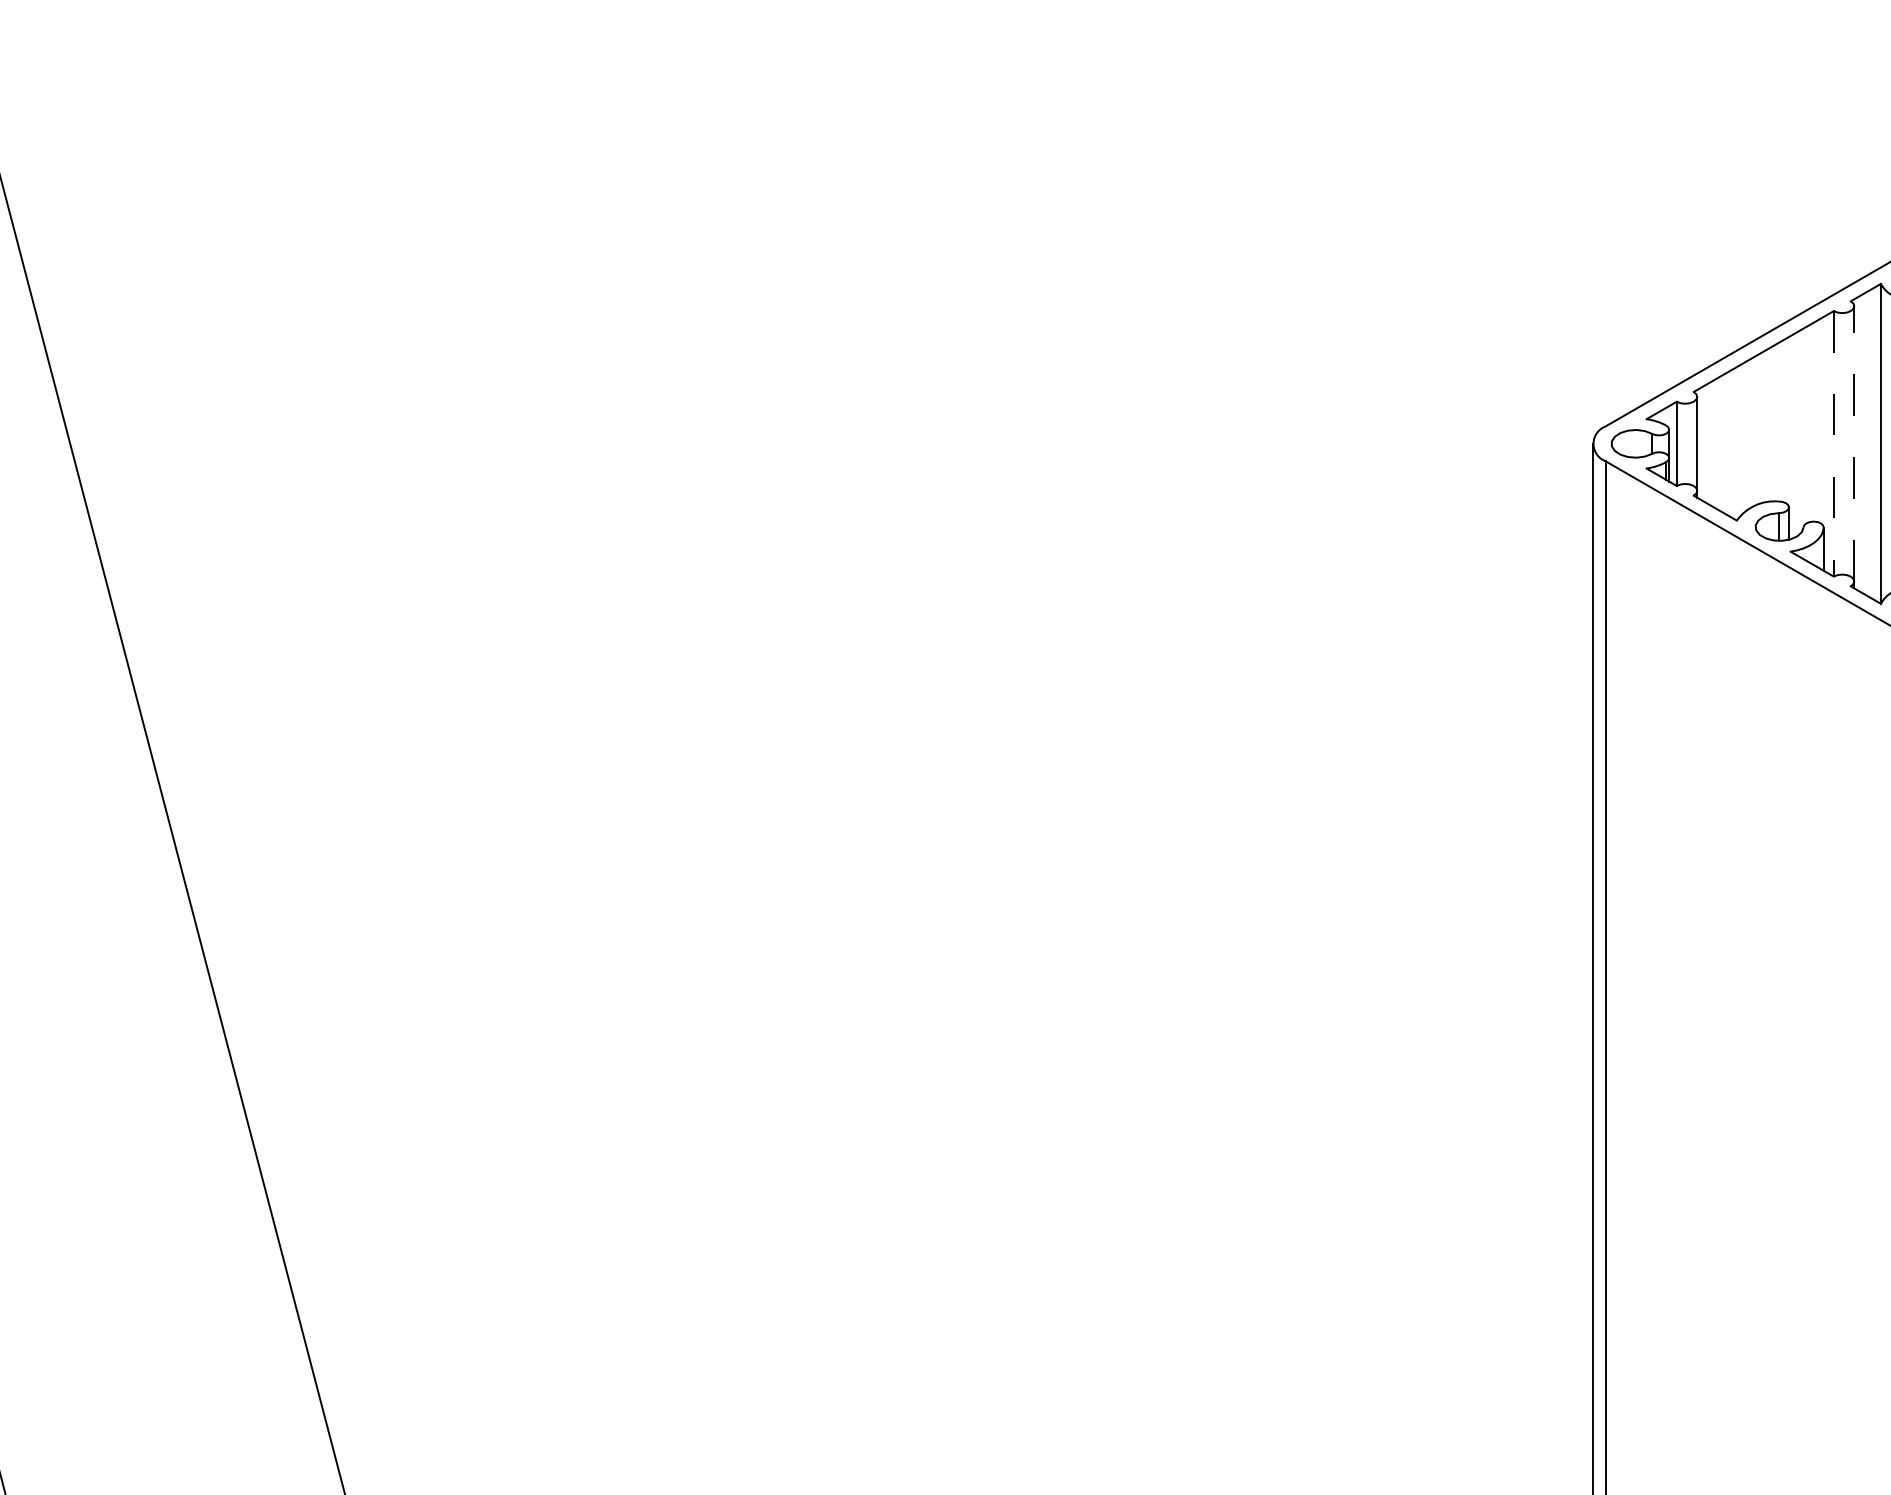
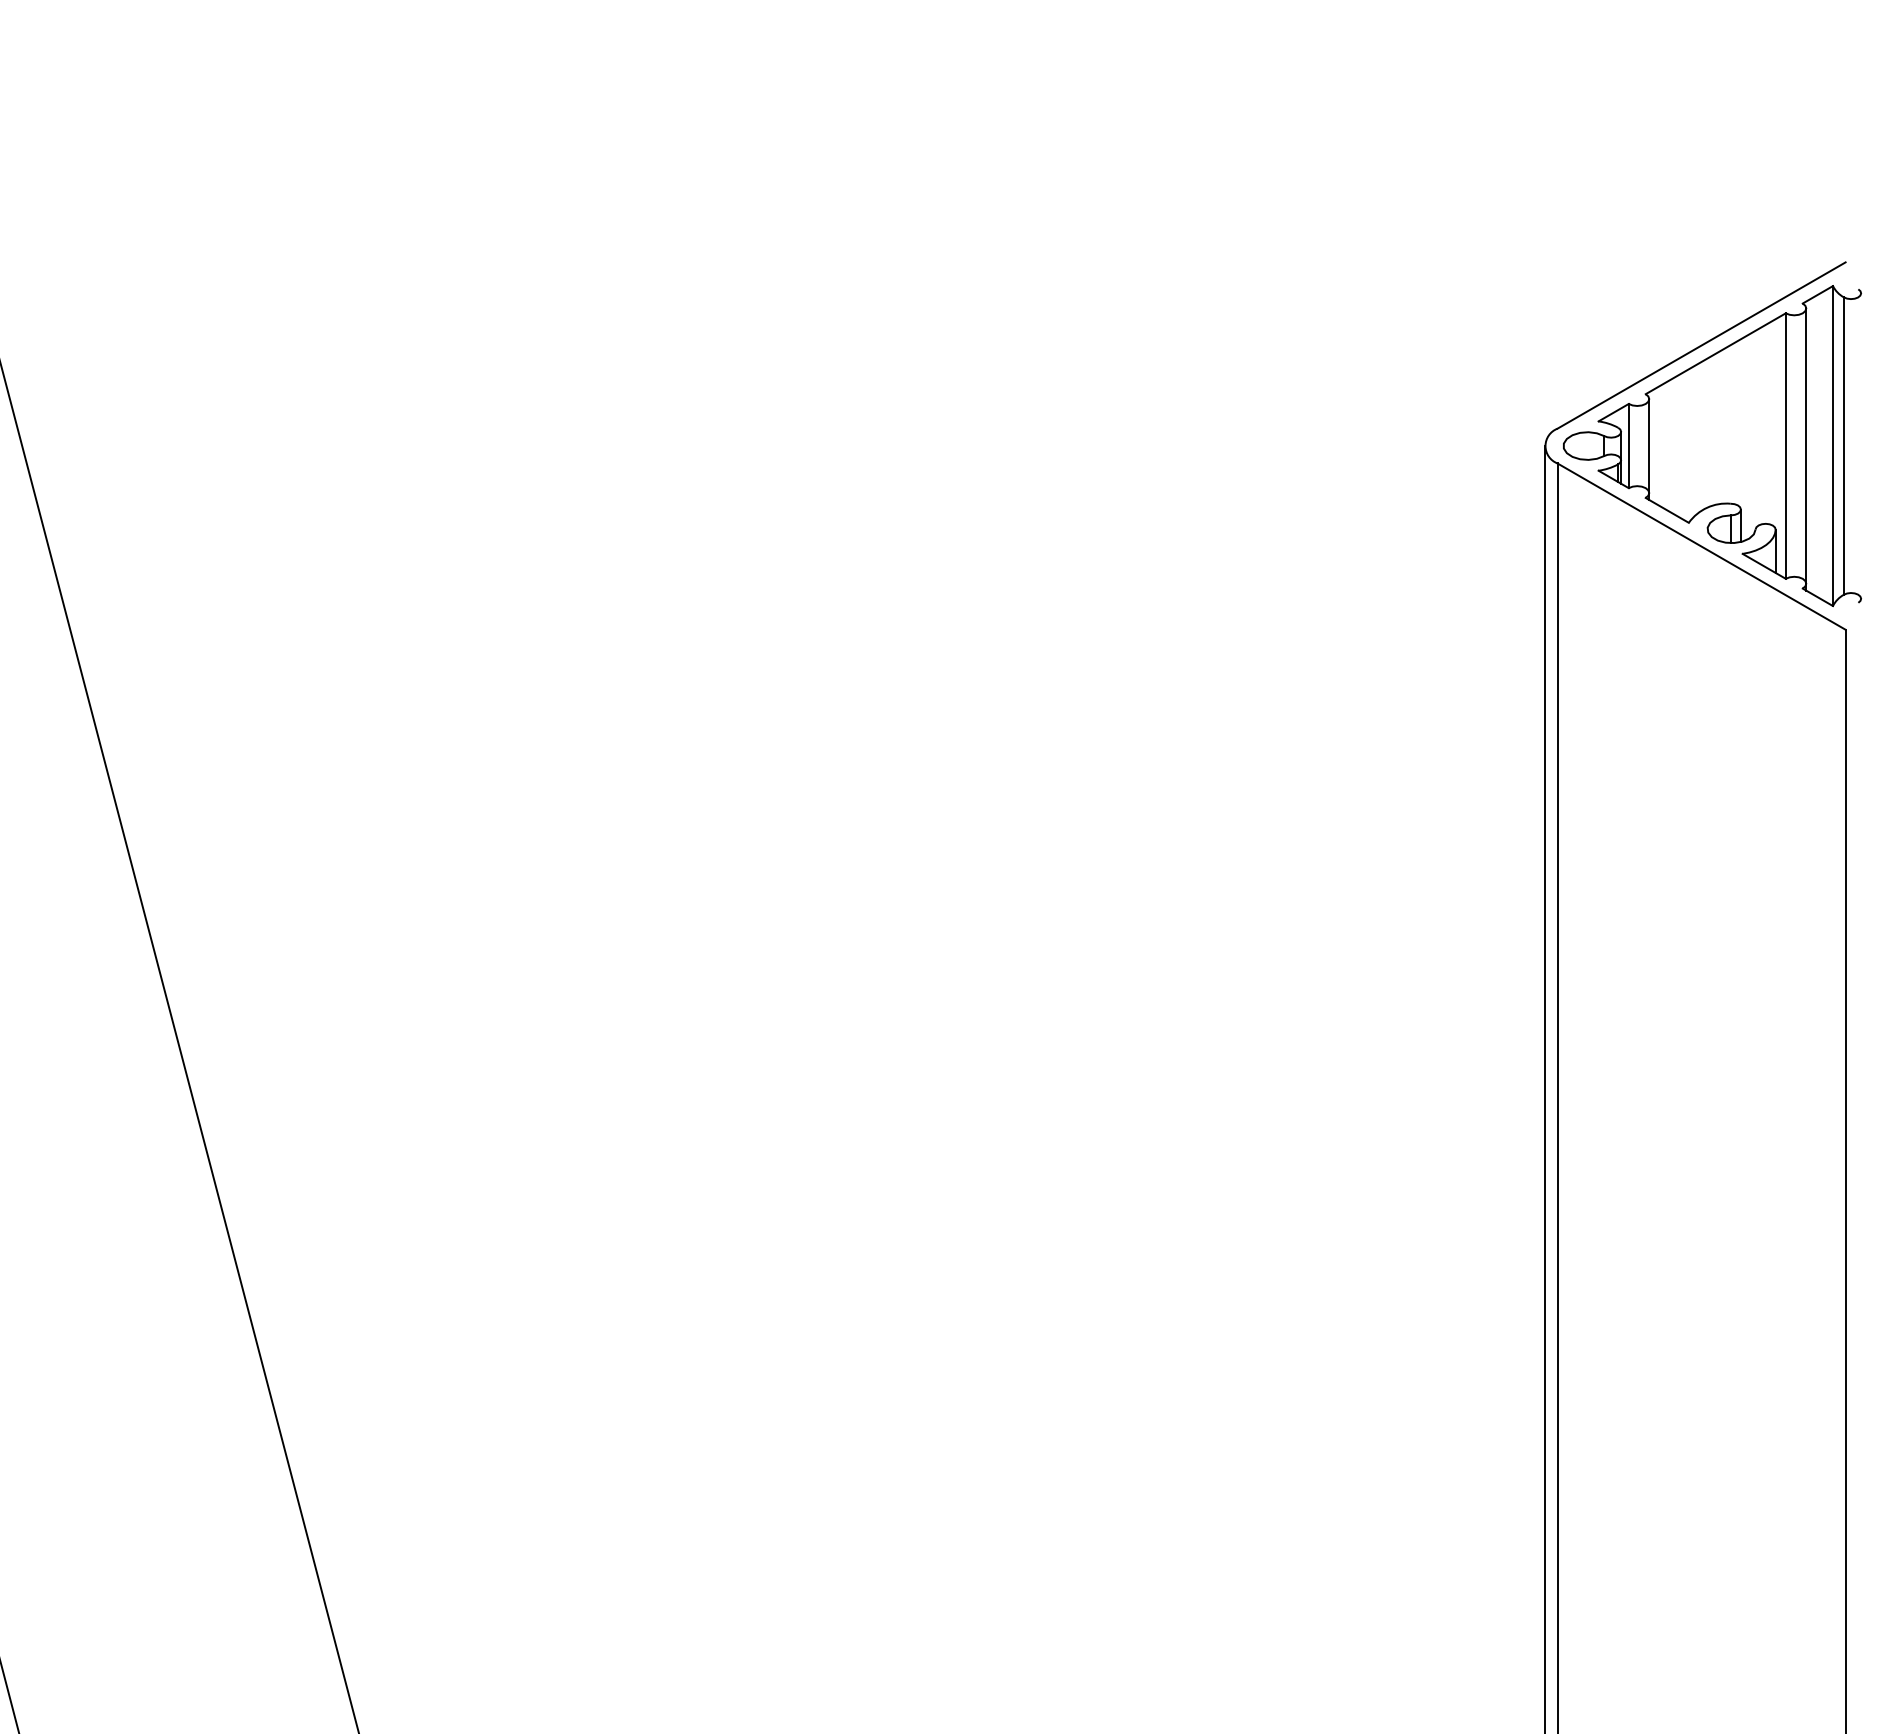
line: (1833, 444) -> (1785, 446), dashed -> solid
line: (1854, 444) -> (1806, 446), dashed -> solid

